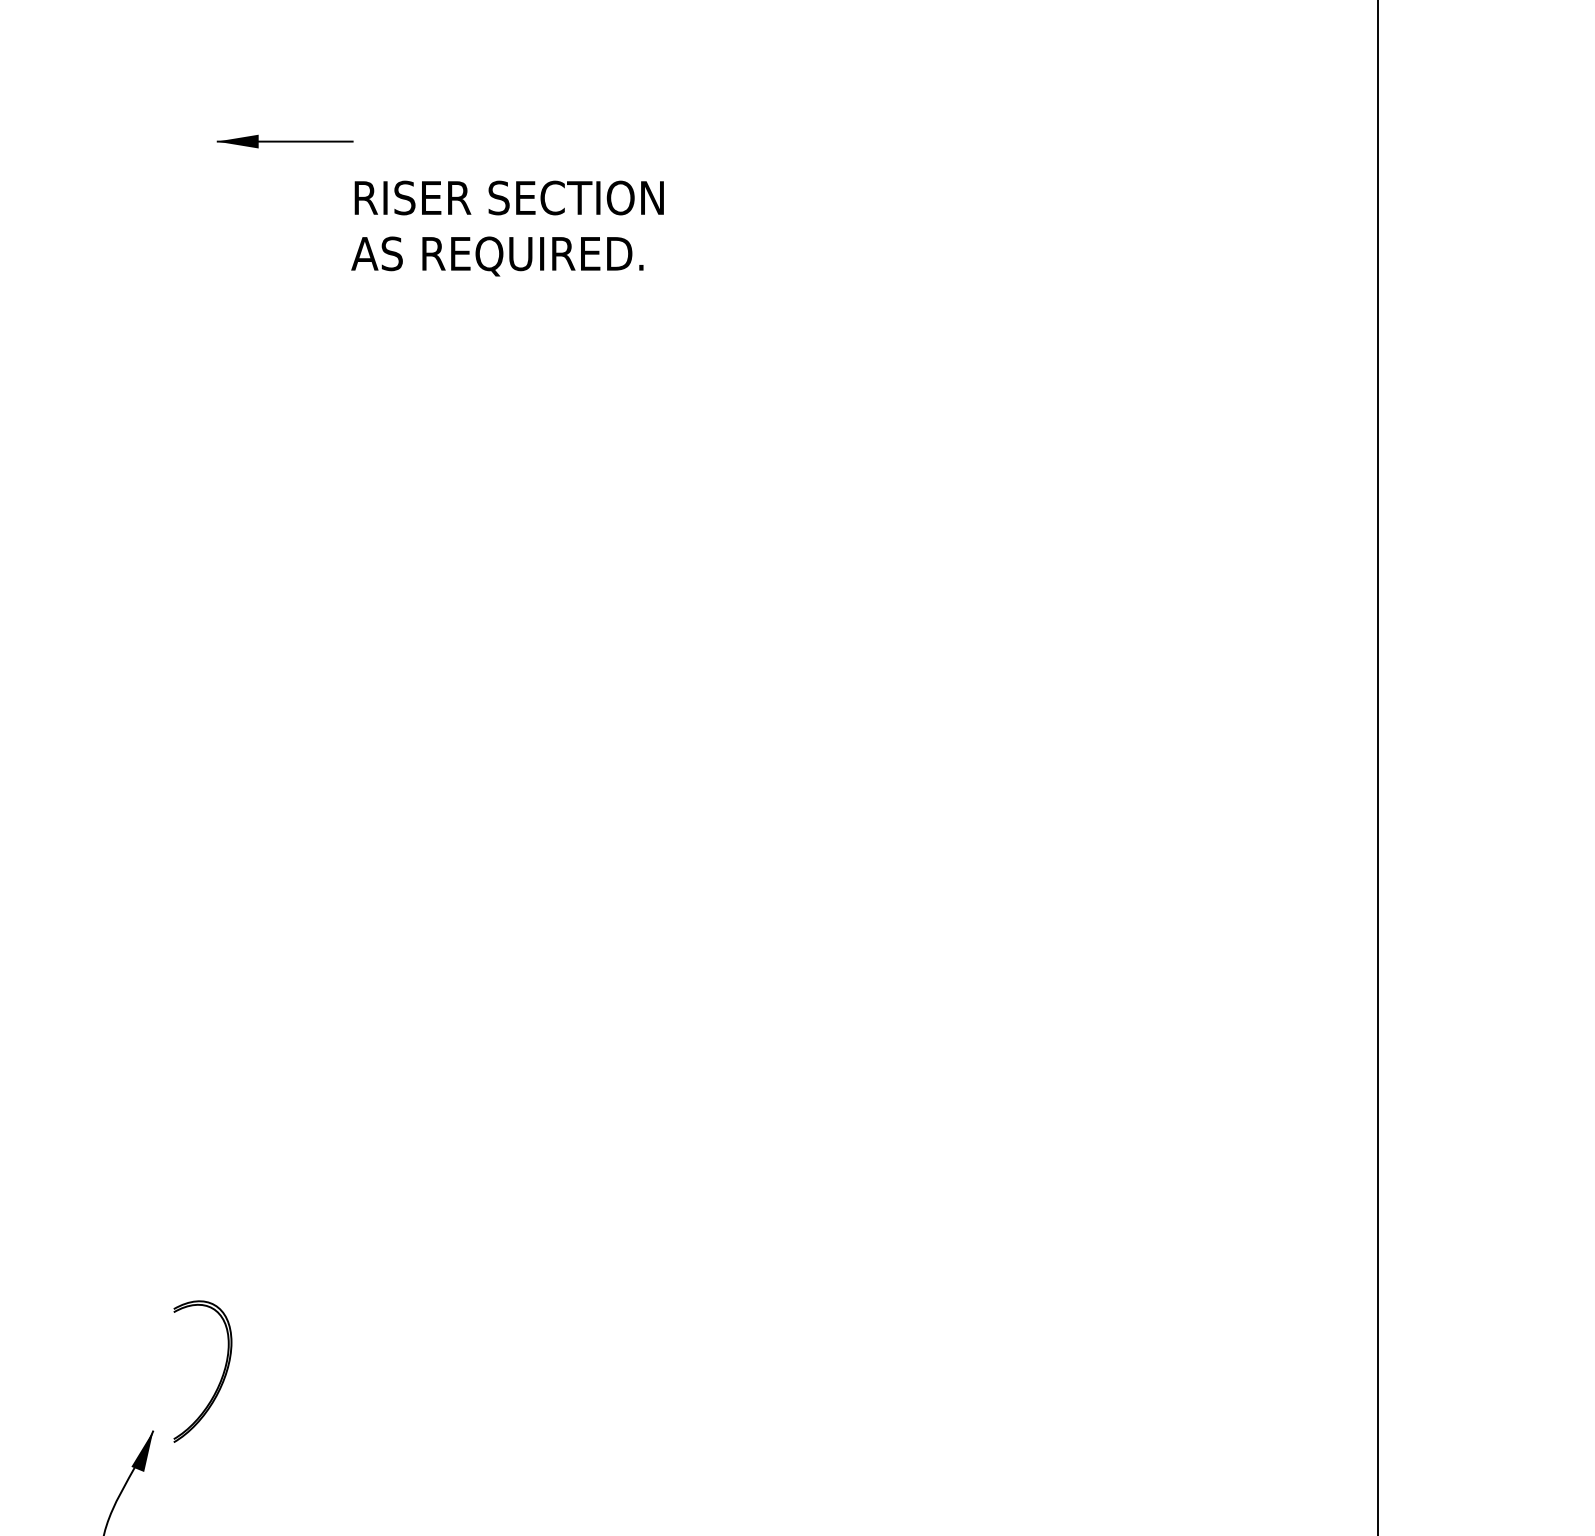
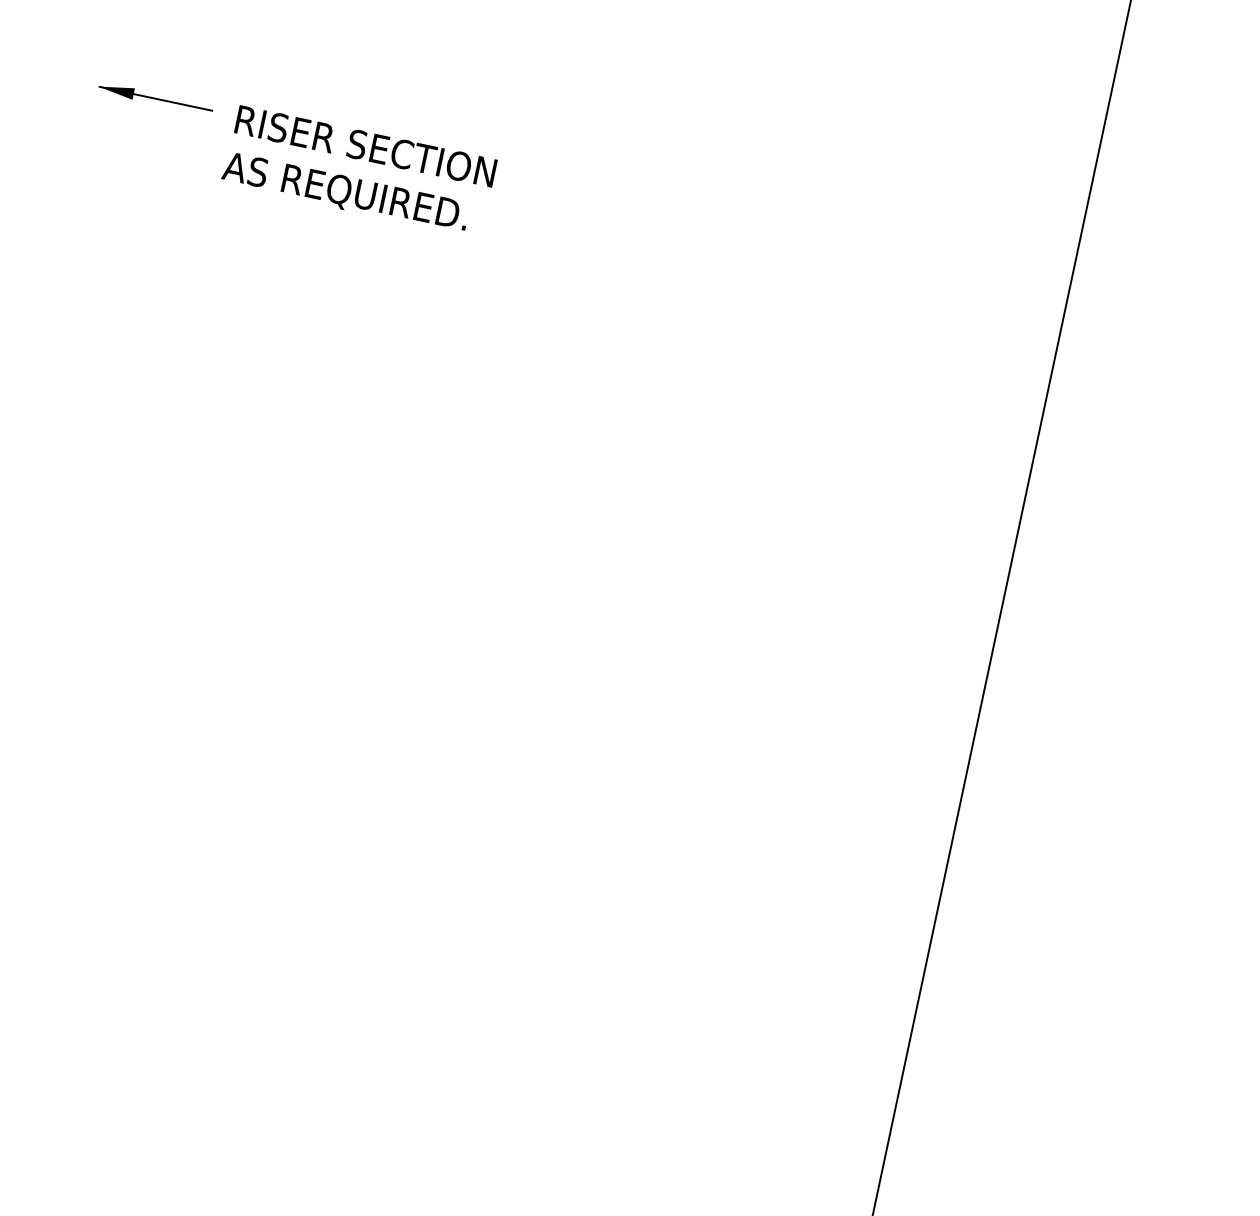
text: (507, 228) -> (358, 171), moved

